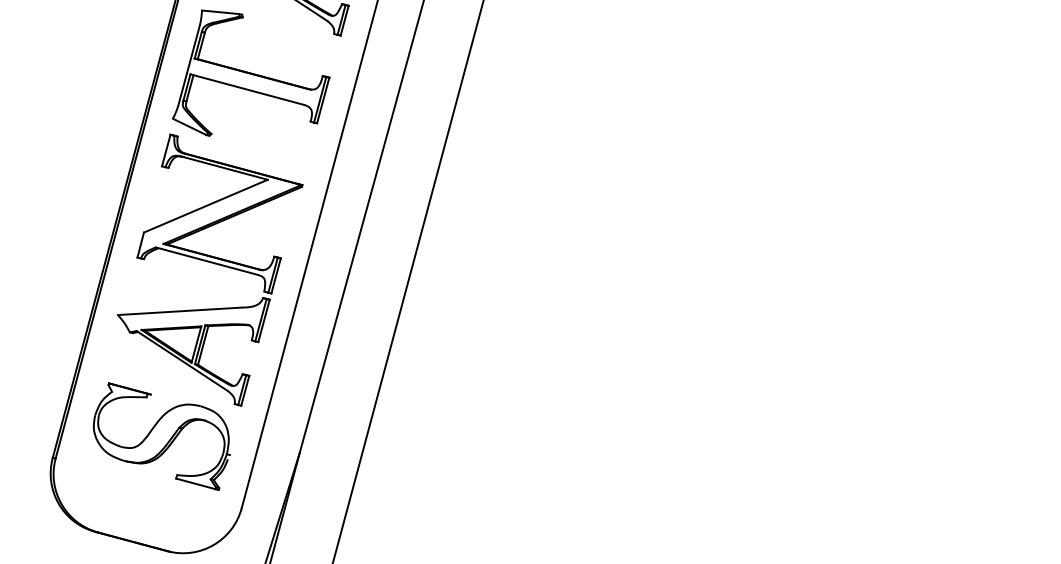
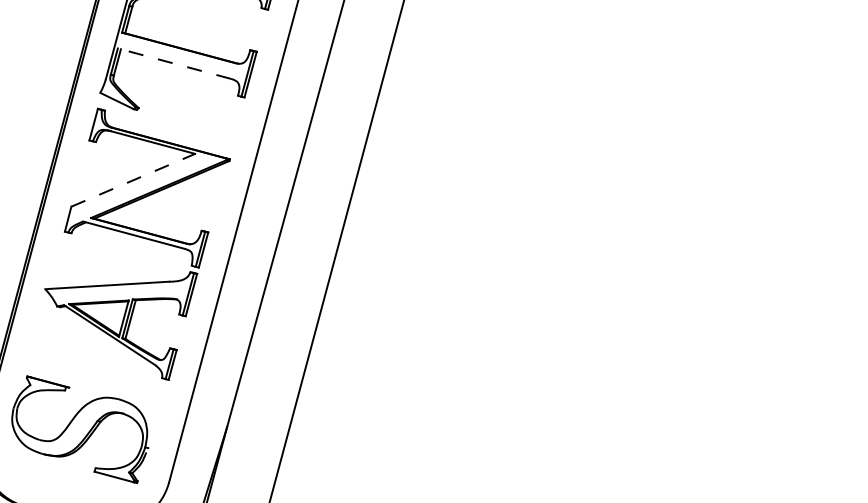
line: (247, 89) -> (174, 63), solid -> dashed
line: (206, 205) -> (133, 179), solid -> dashed
part: (161, 436) -> (79, 429), moved

